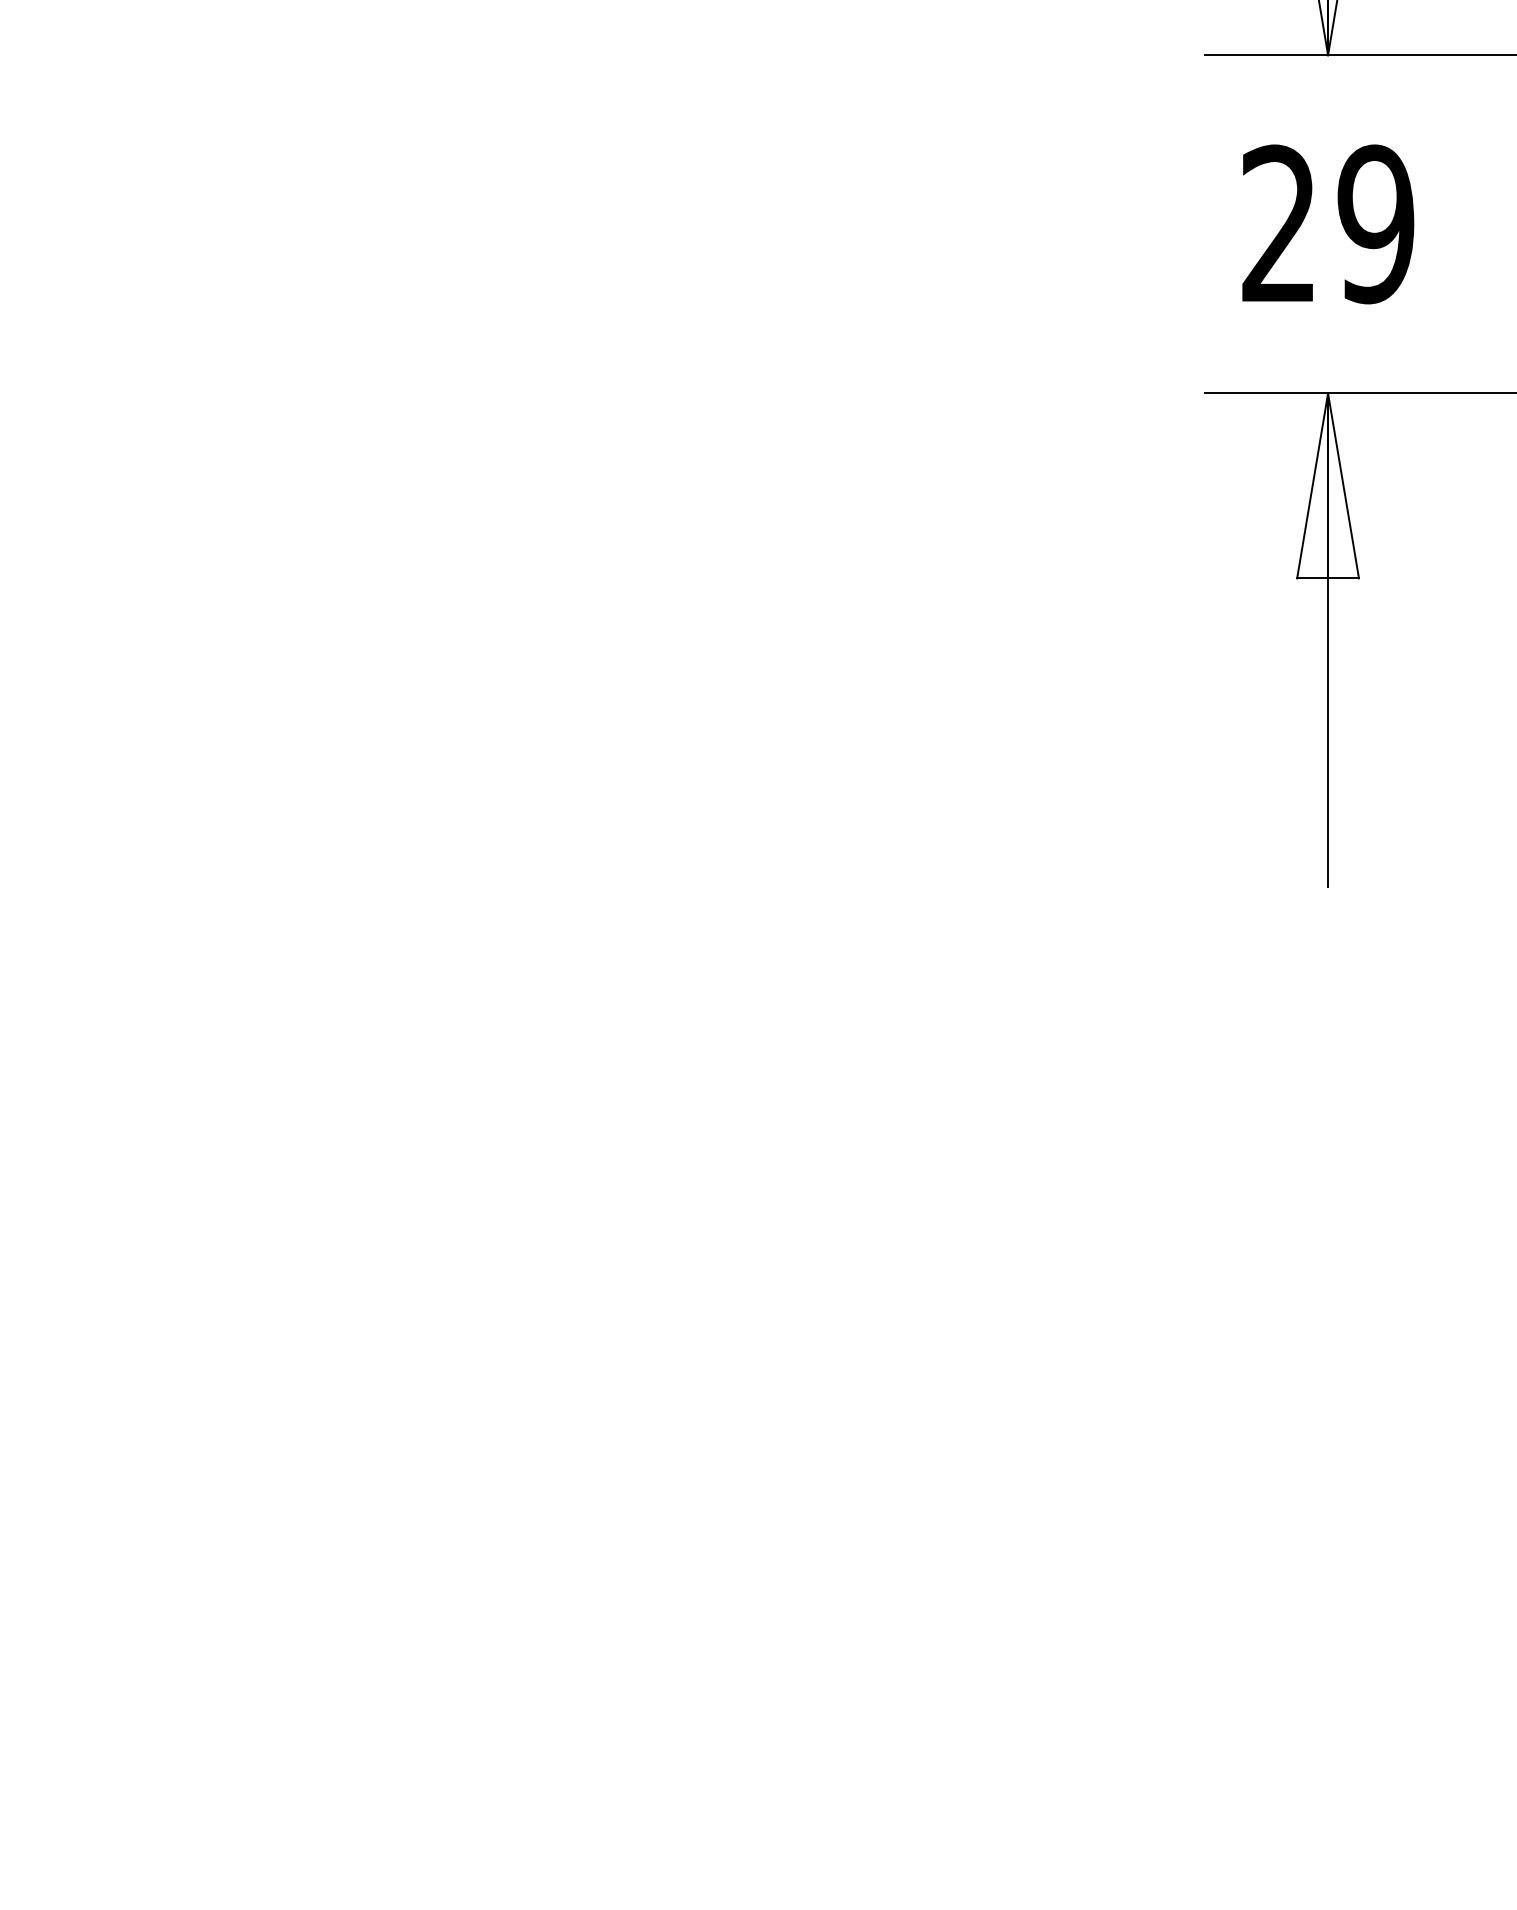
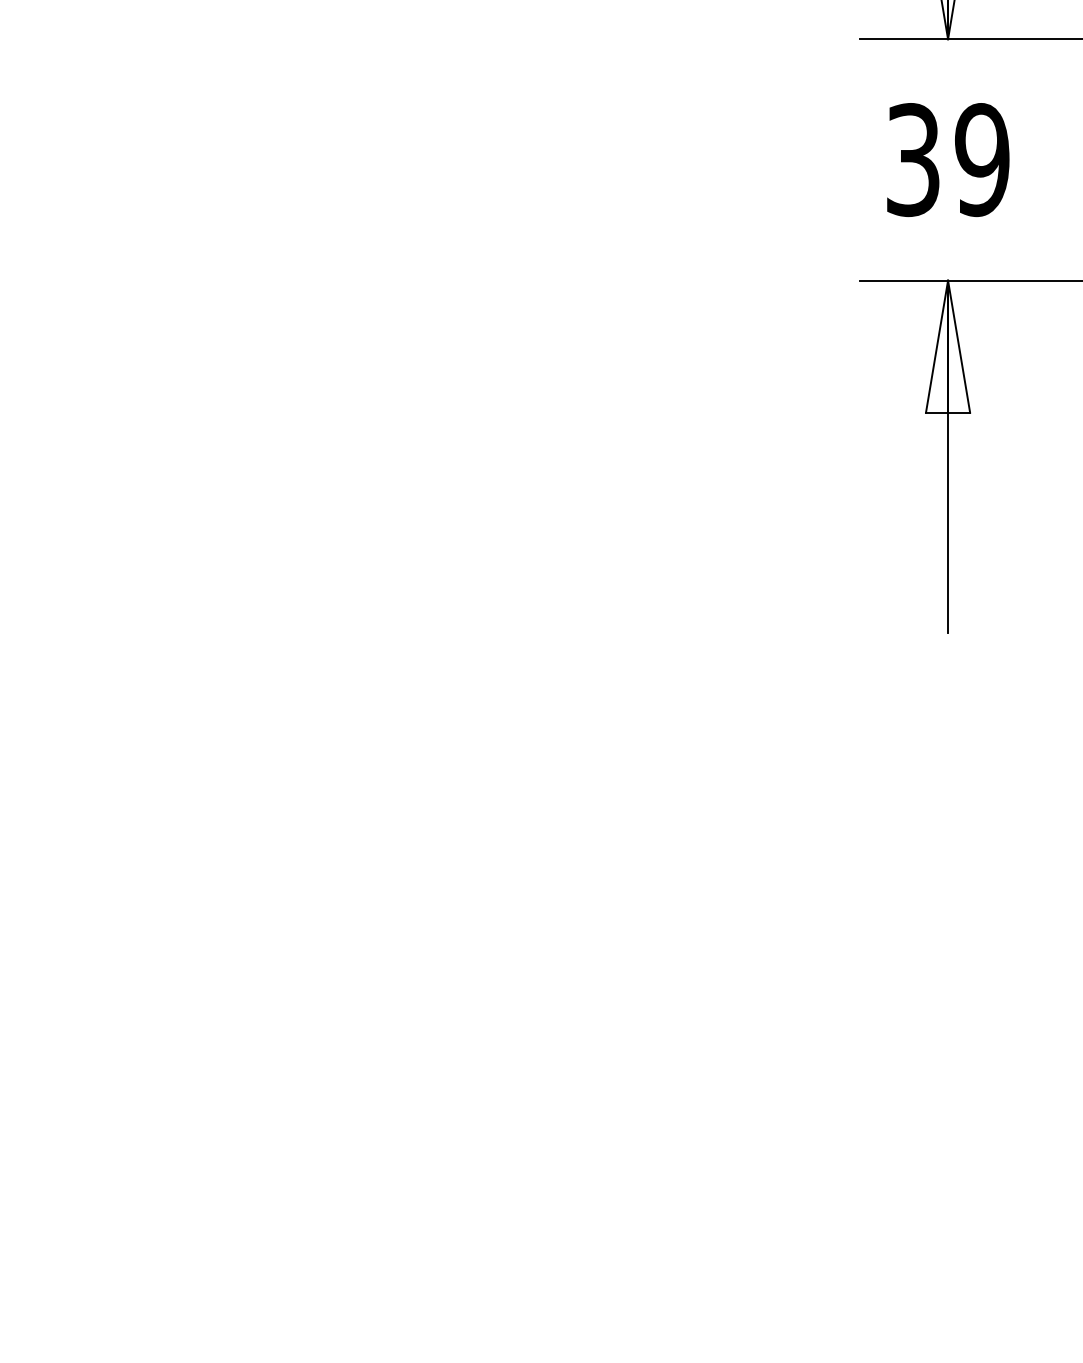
text: (1278, 224) -> (912, 160), 29 -> 39

